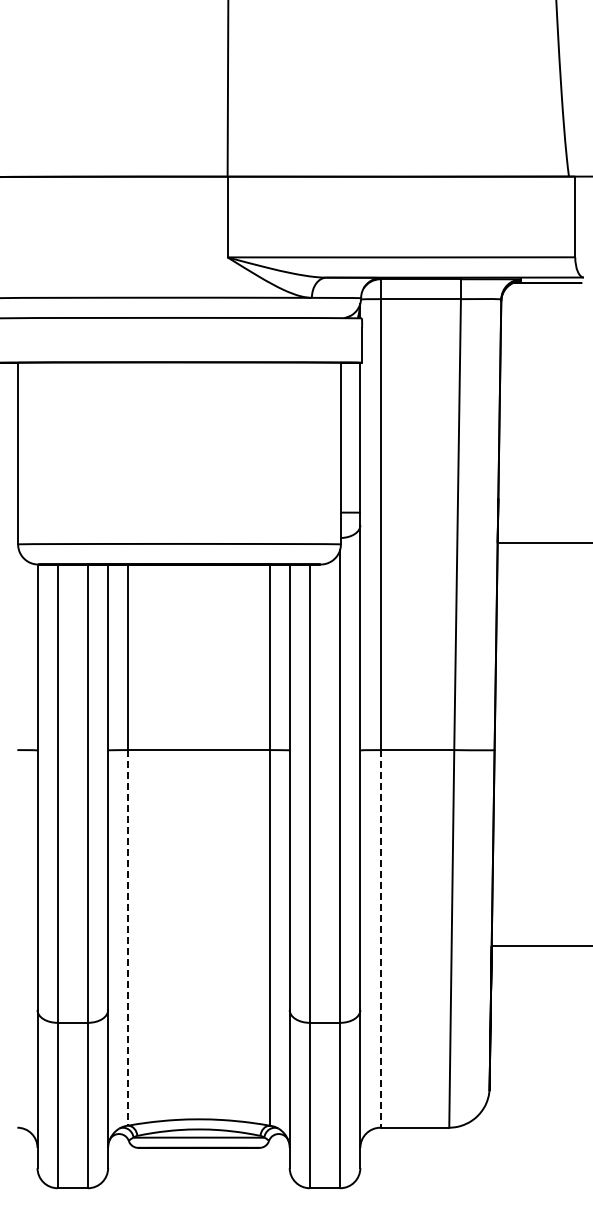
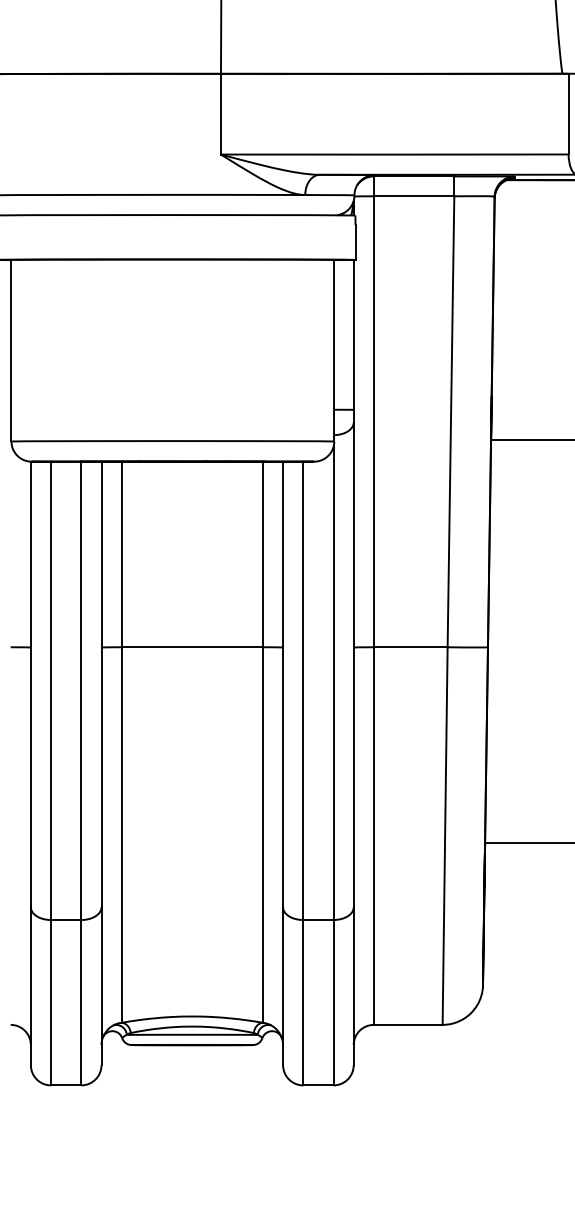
line: (128, 937) -> (121, 834), dashed -> solid
line: (380, 938) -> (373, 835), dashed -> solid

